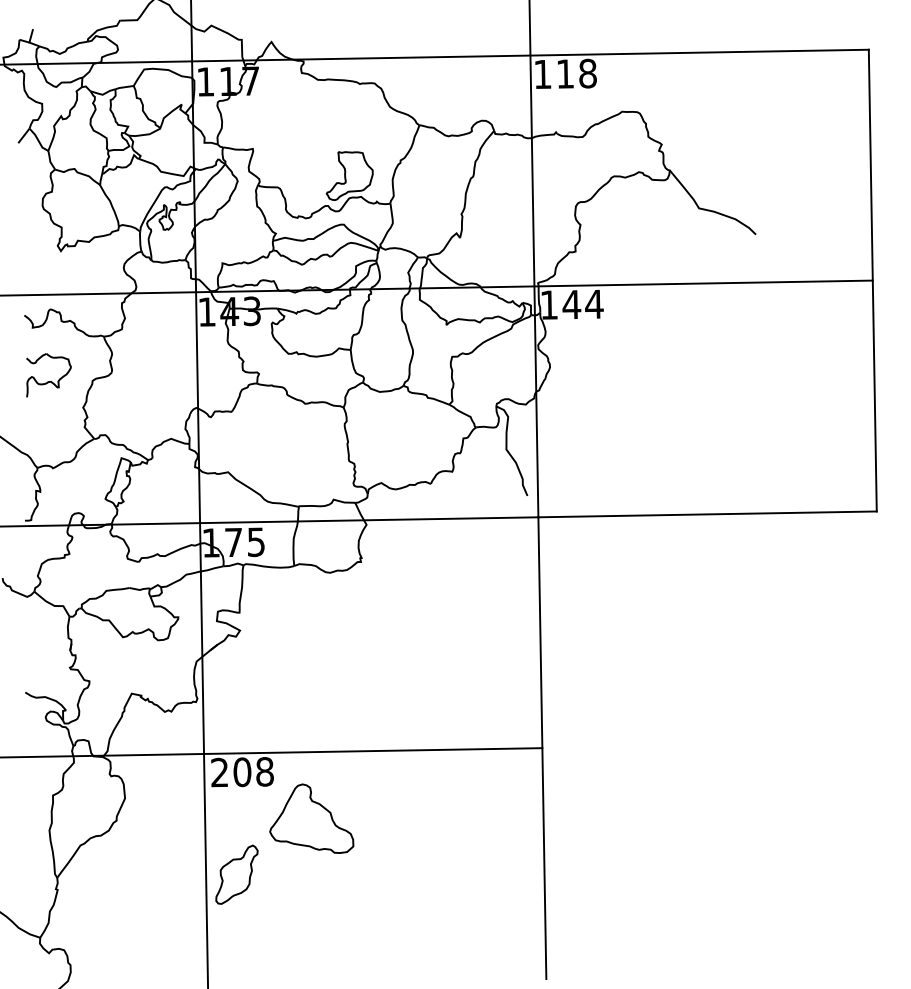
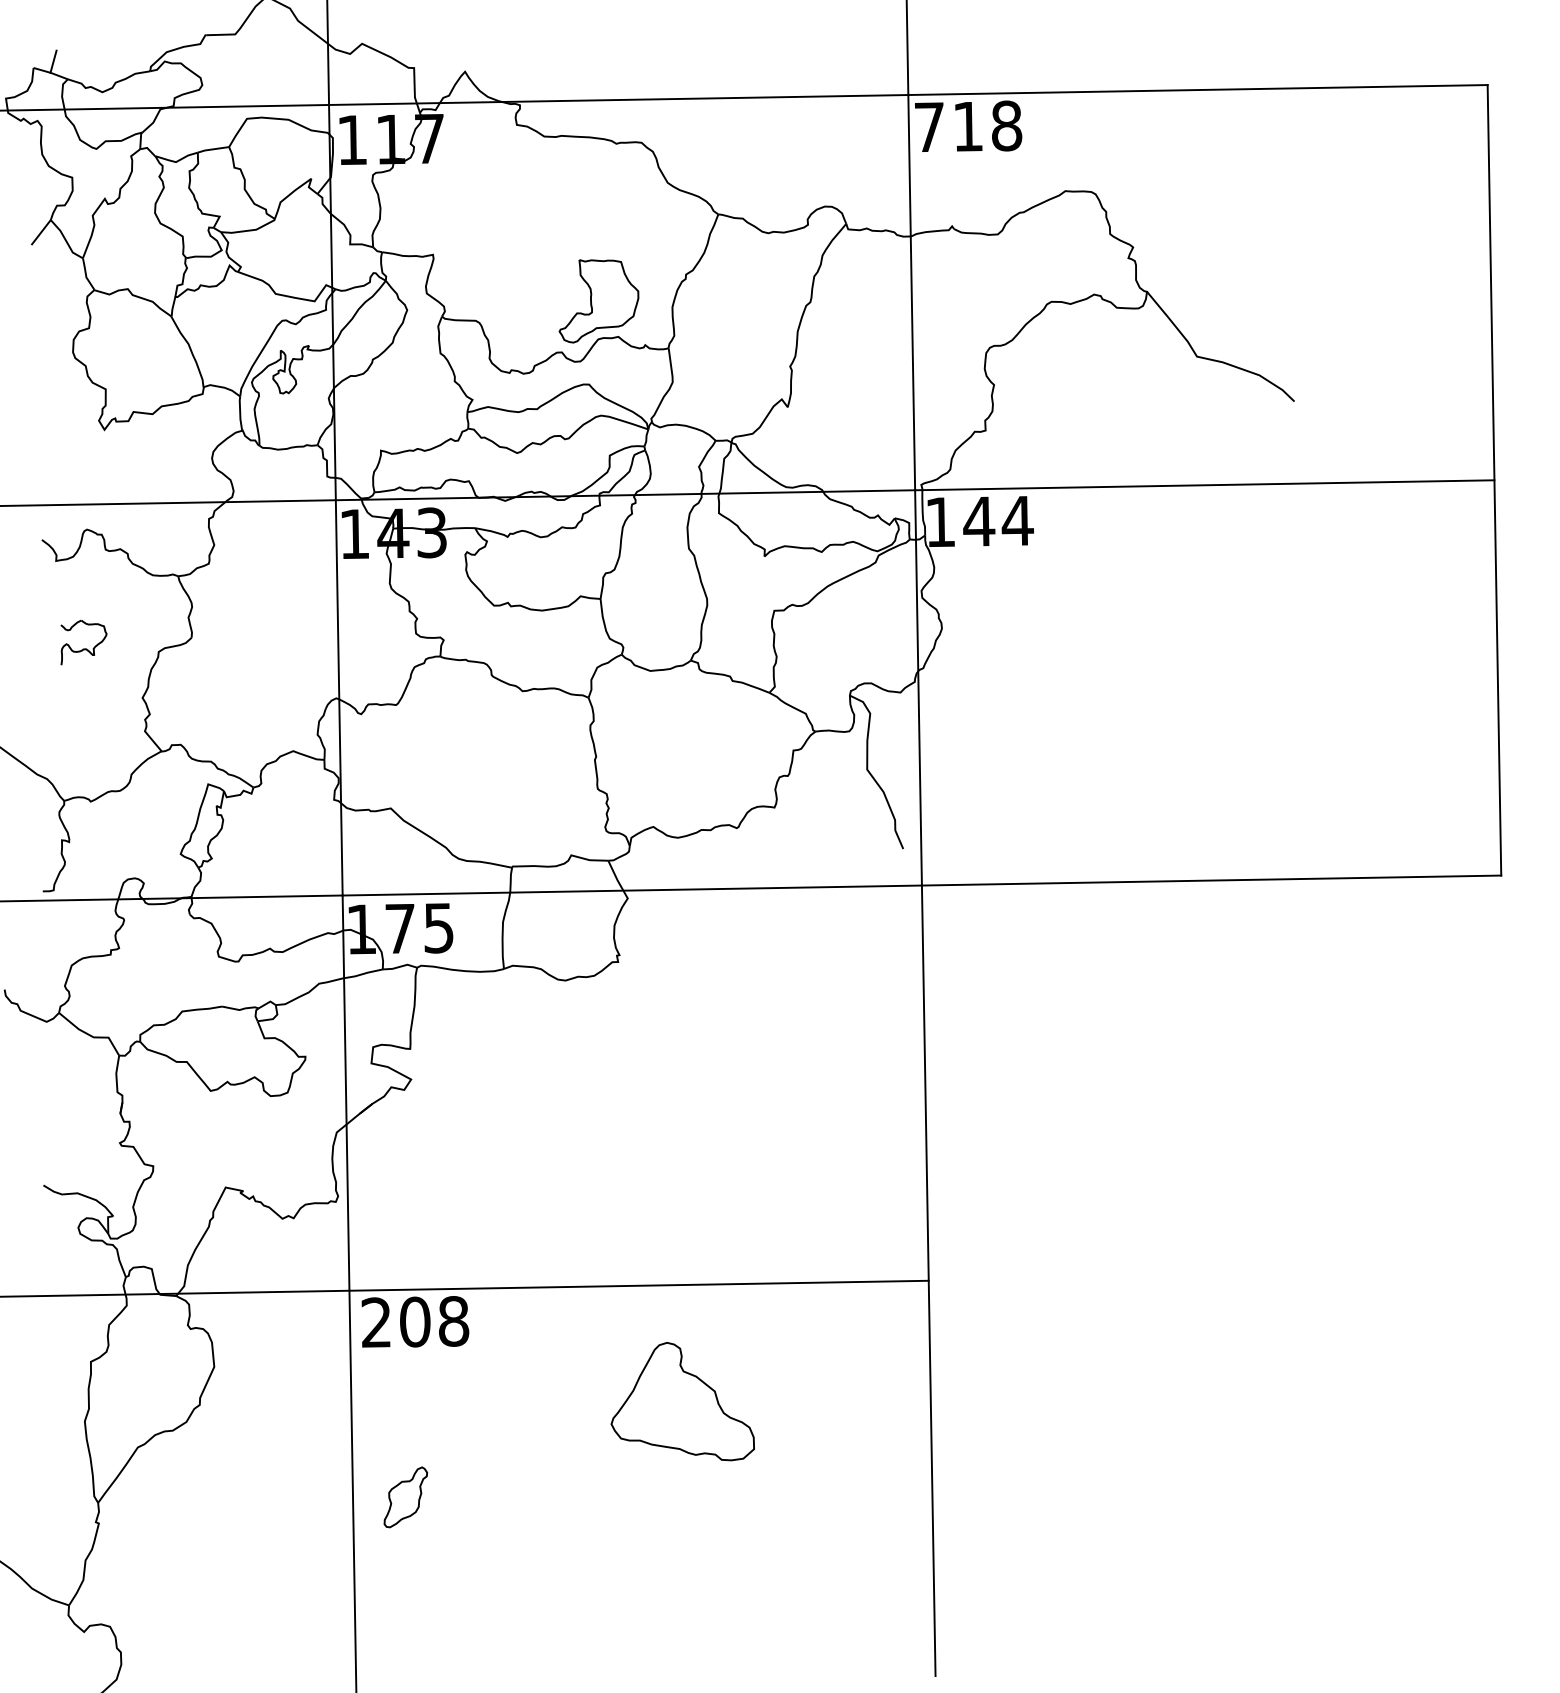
text: (542, 74) -> (928, 127), 118 -> 718
part: (48, 375) -> (83, 642), size x0.6
part: (311, 818) -> (682, 1401), moved
part: (236, 874) -> (405, 1497), size x0.6

